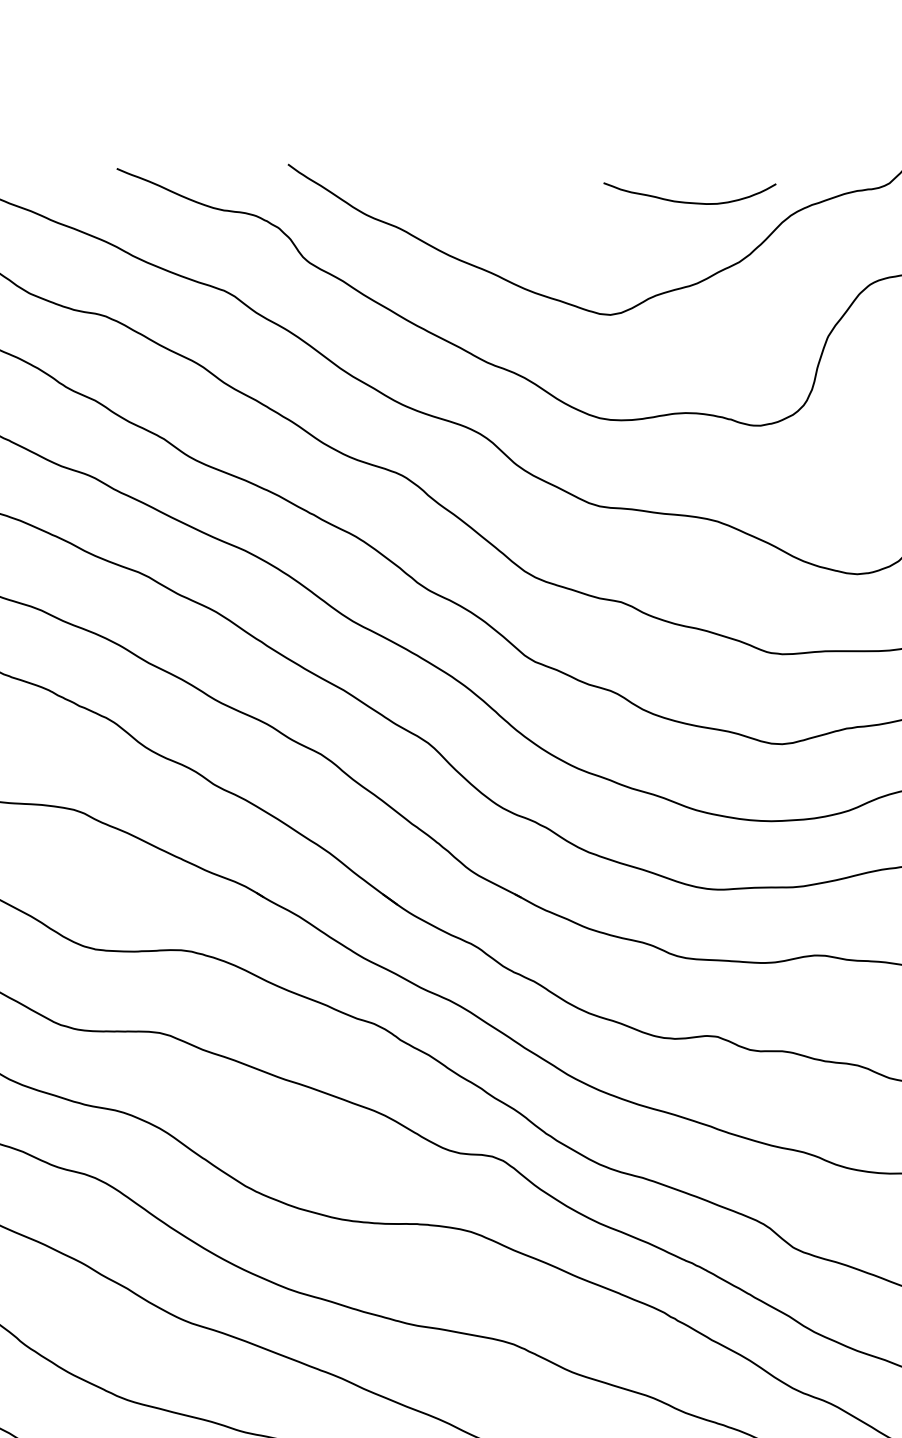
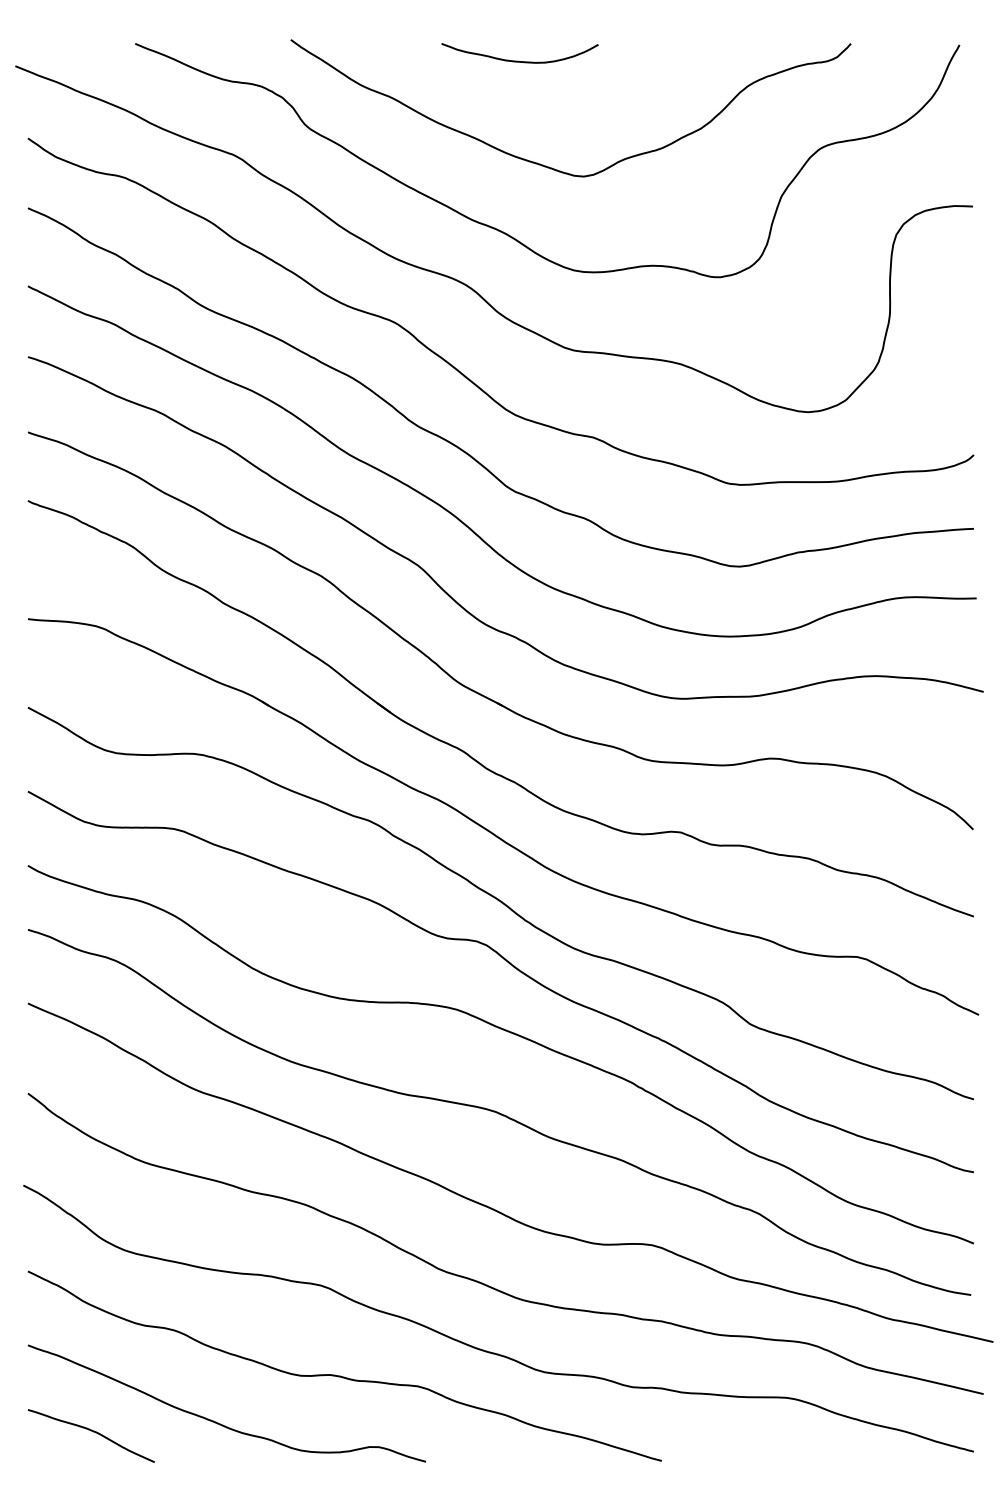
curve: (688, 201) -> (518, 60), moved

